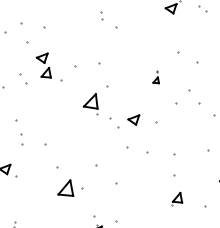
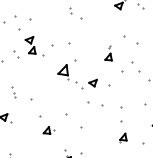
part: (156, 77) -> (108, 53), size x1.67
part: (19, 133) -> (13, 92), size x0.62
part: (69, 188) -> (48, 130), size x0.62

